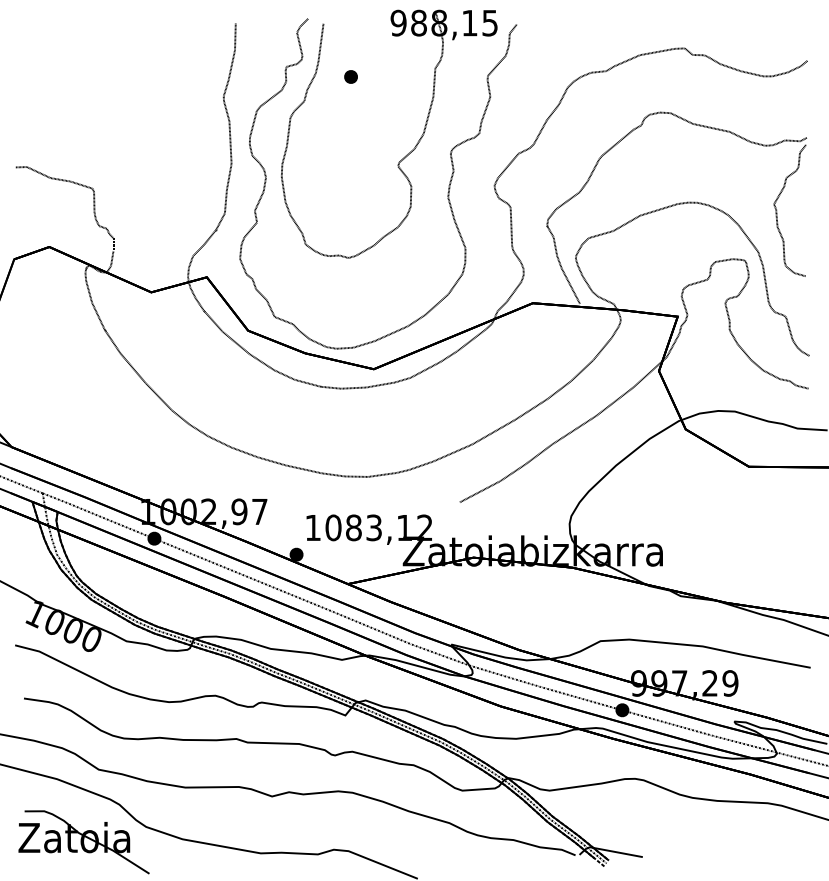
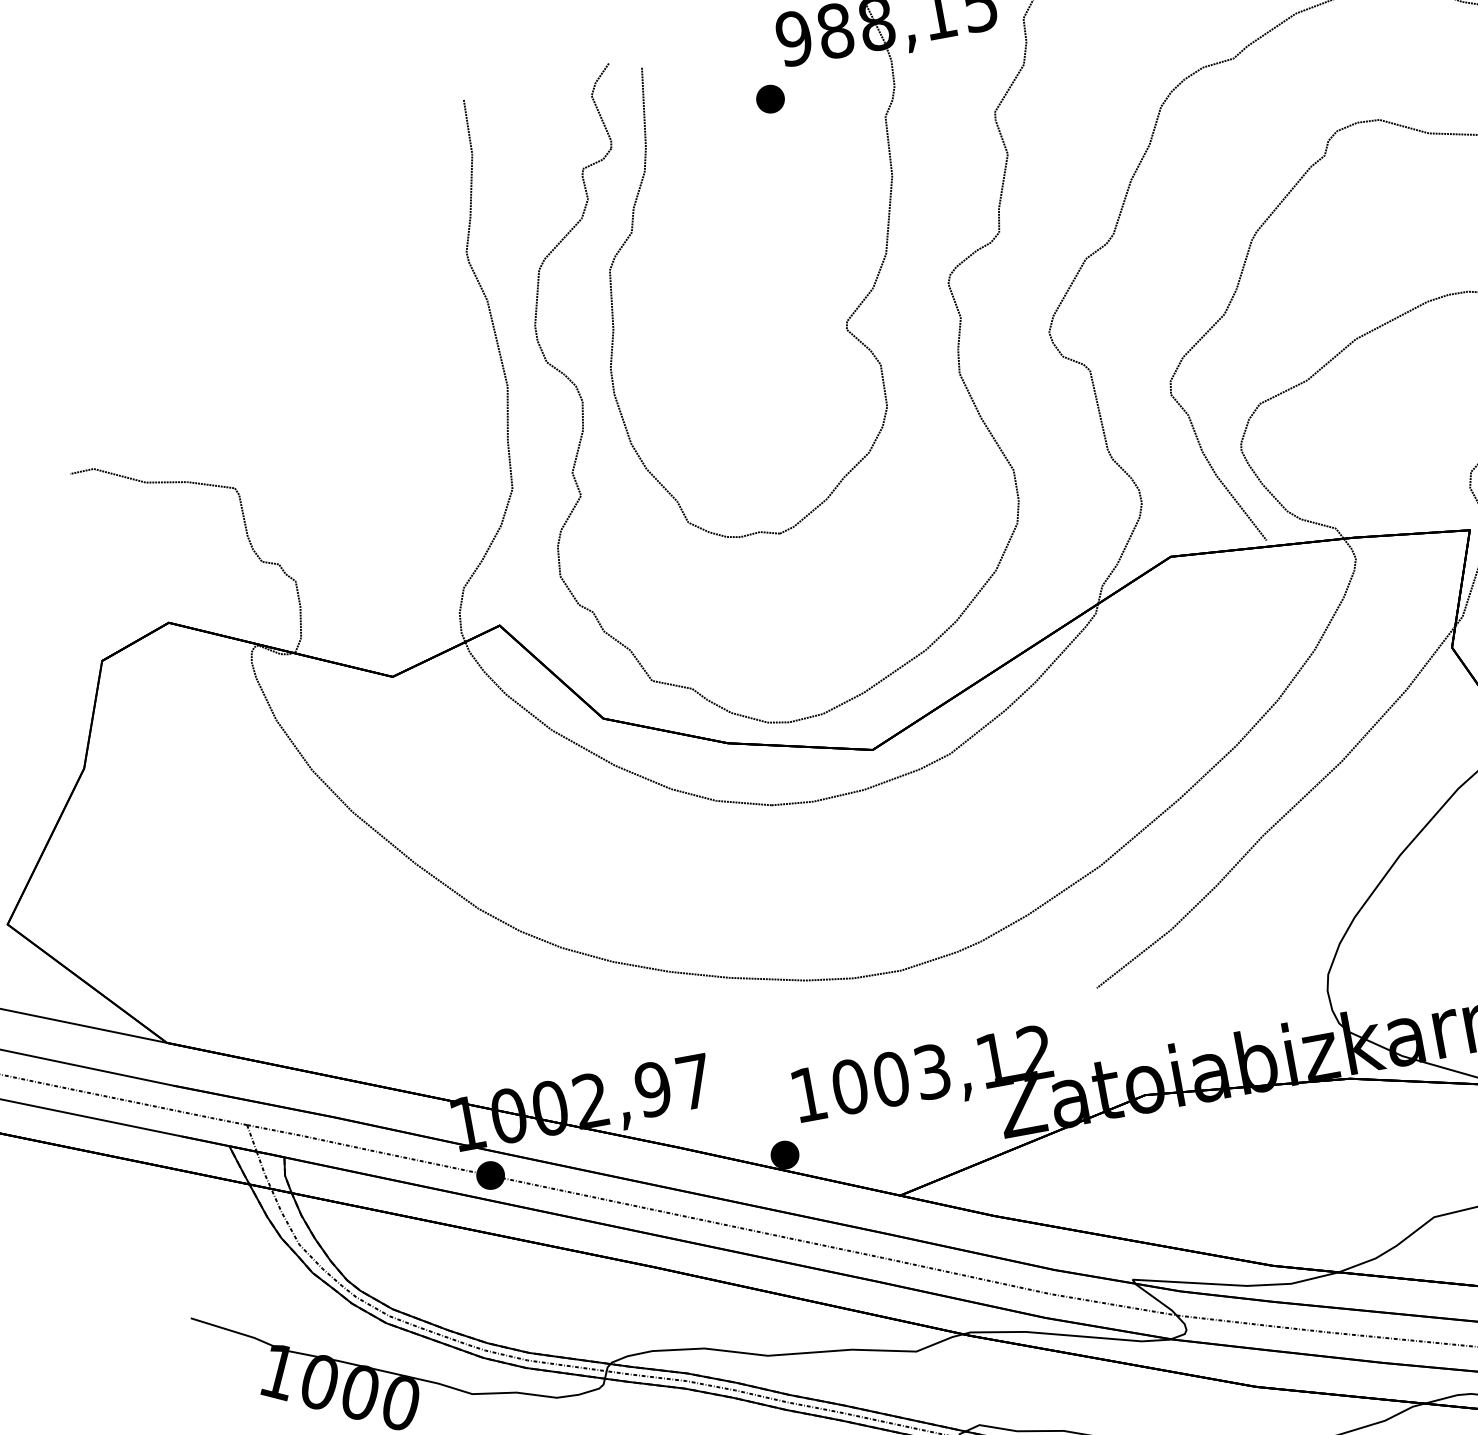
part: (350, 76) -> (769, 98), moved
text: (353, 527) -> (890, 1078), 1083,12 -> 1003,12

